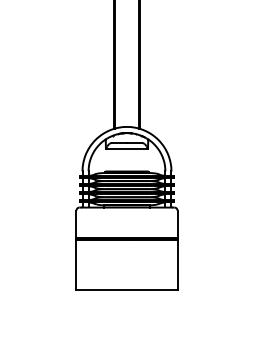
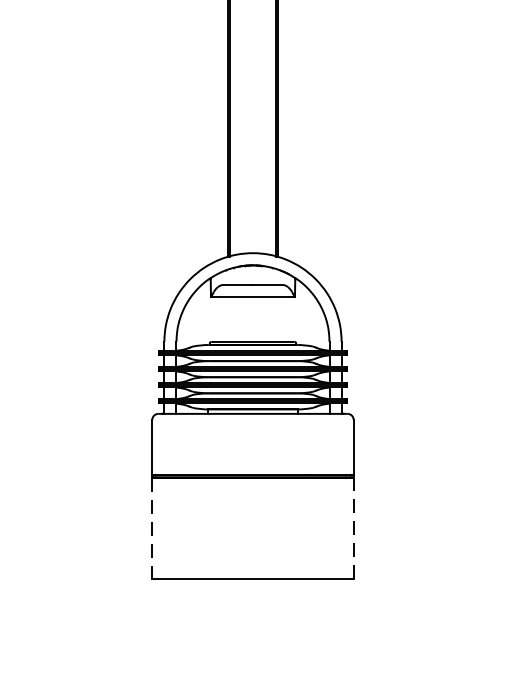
line: (177, 264) -> (353, 527), solid -> dashed
line: (76, 265) -> (152, 529), solid -> dashed

